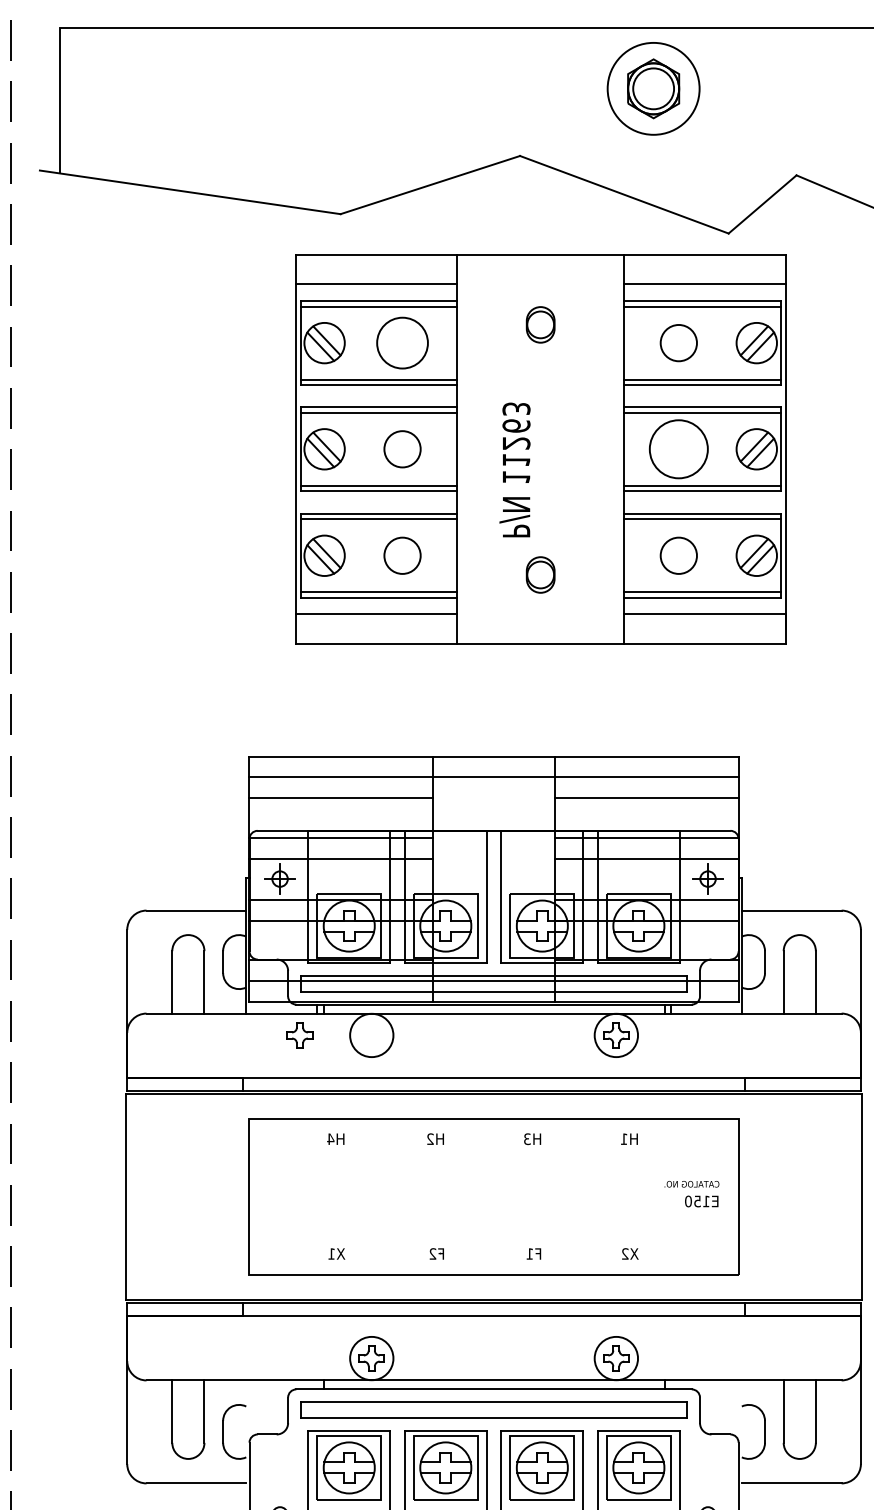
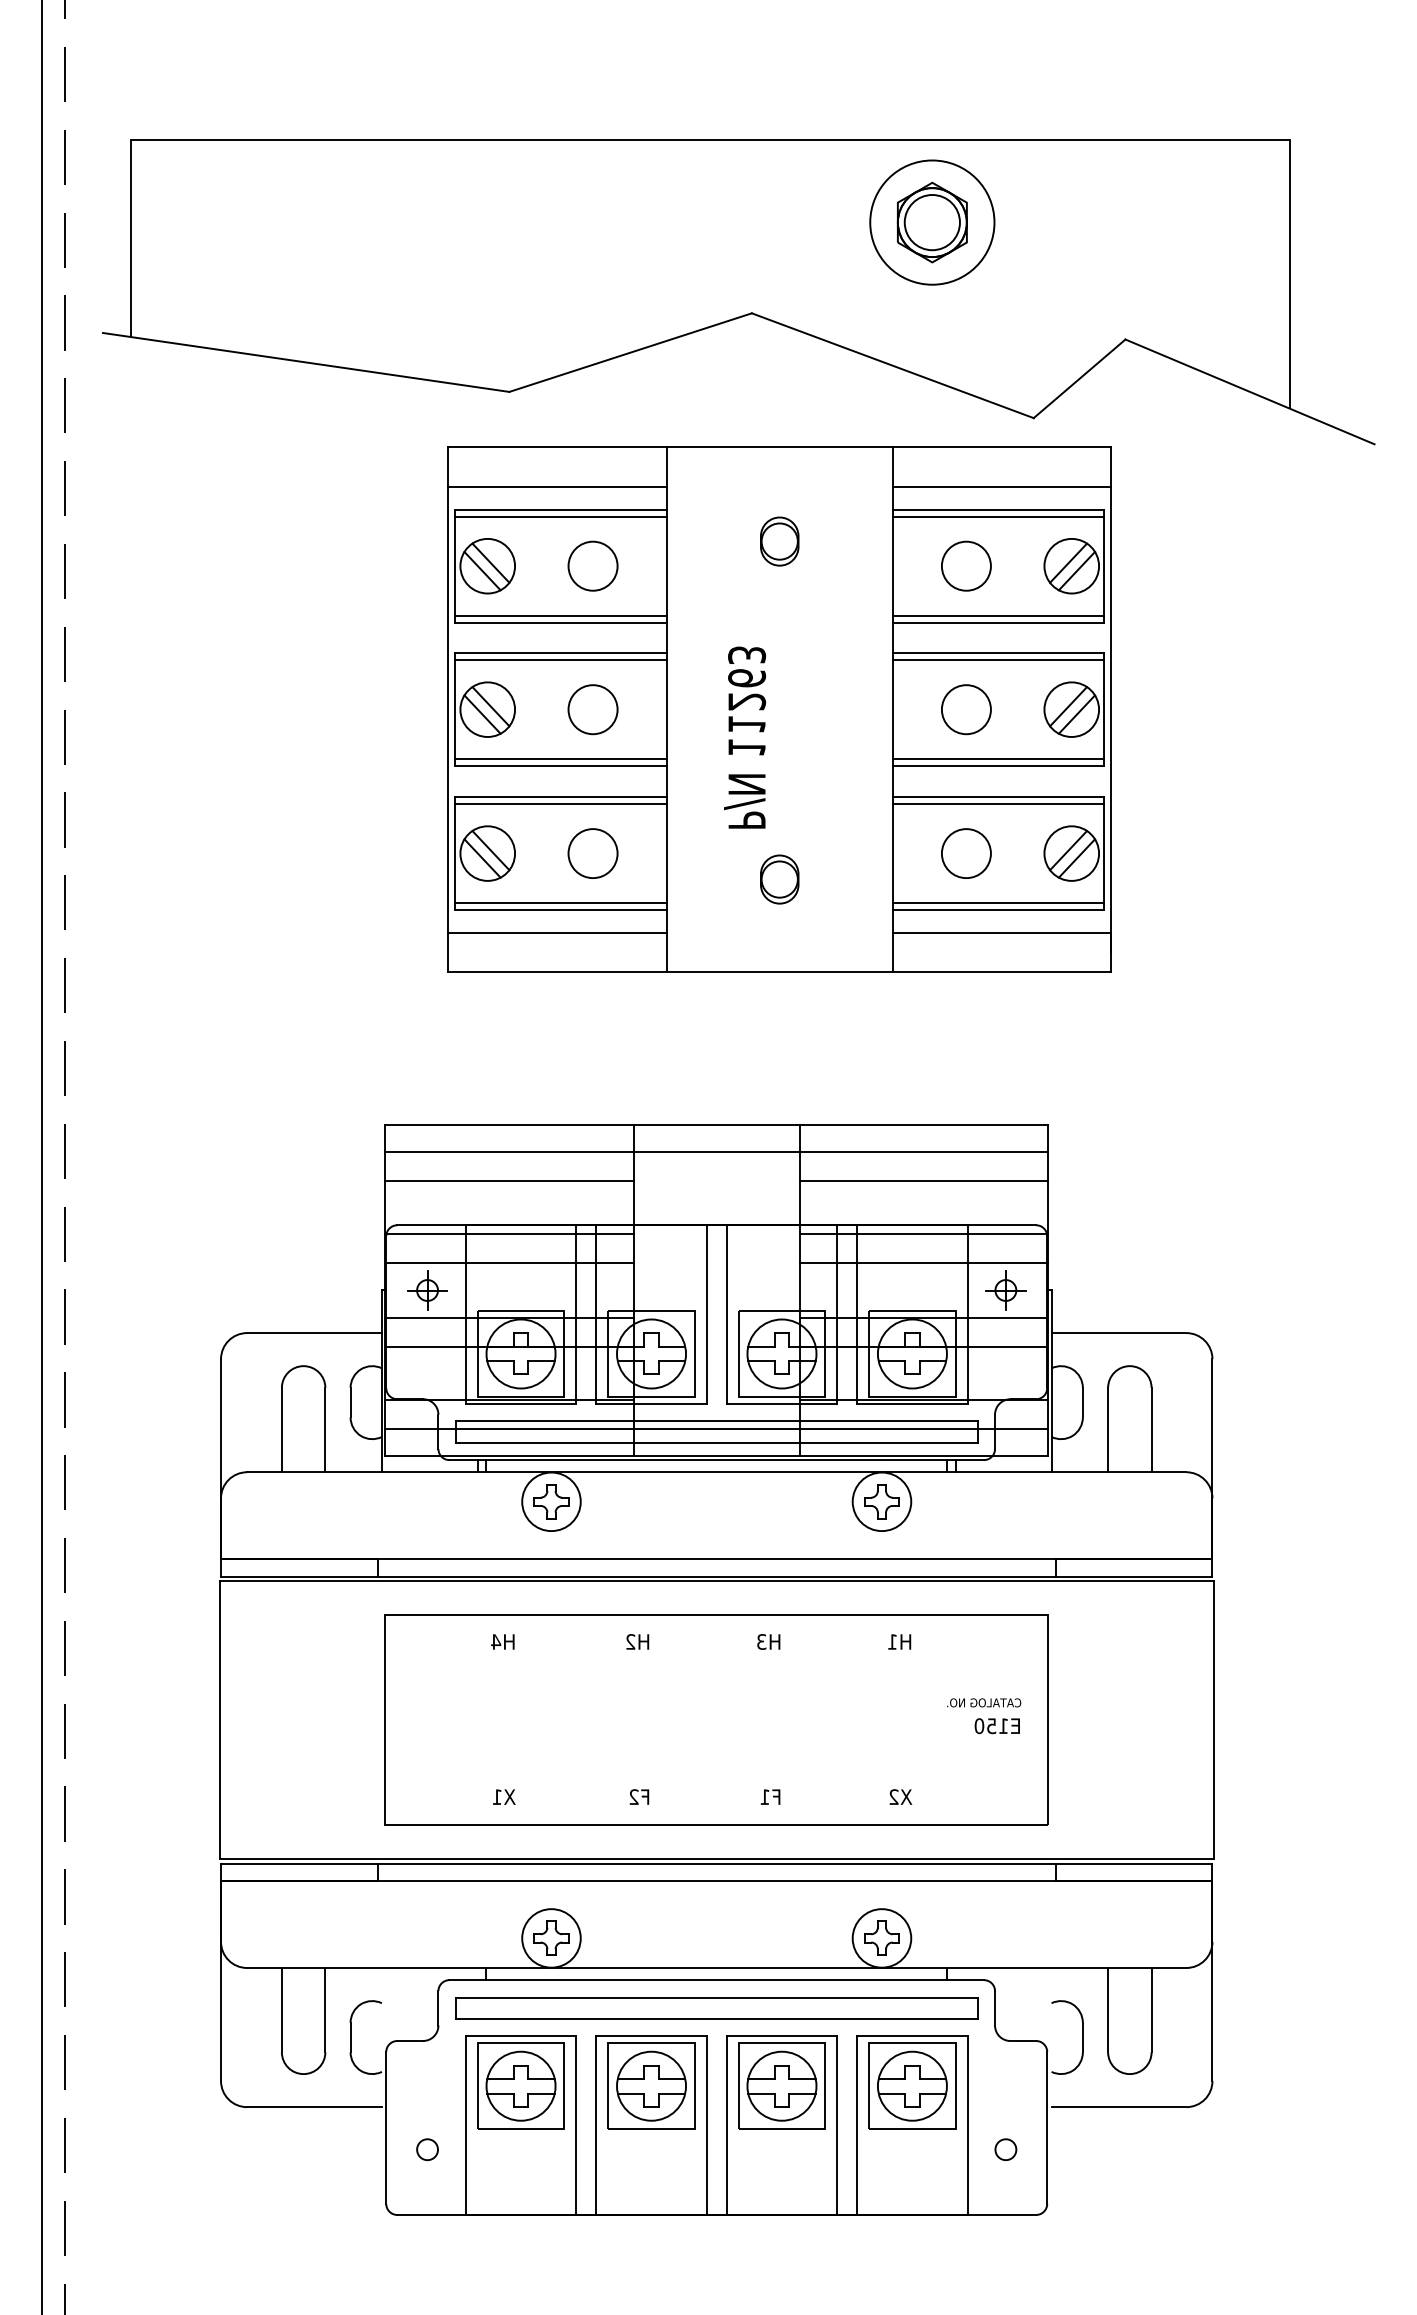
circle: (402, 342) -> (592, 565), size x0.71
circle: (678, 449) -> (965, 709), size x0.62
part: (300, 1035) -> (551, 1501), moved

